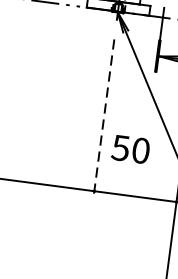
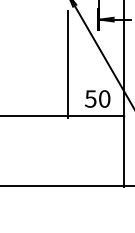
line: (103, 115) -> (67, 64), dashed -> solid
text: (130, 148) -> (97, 98), moved

